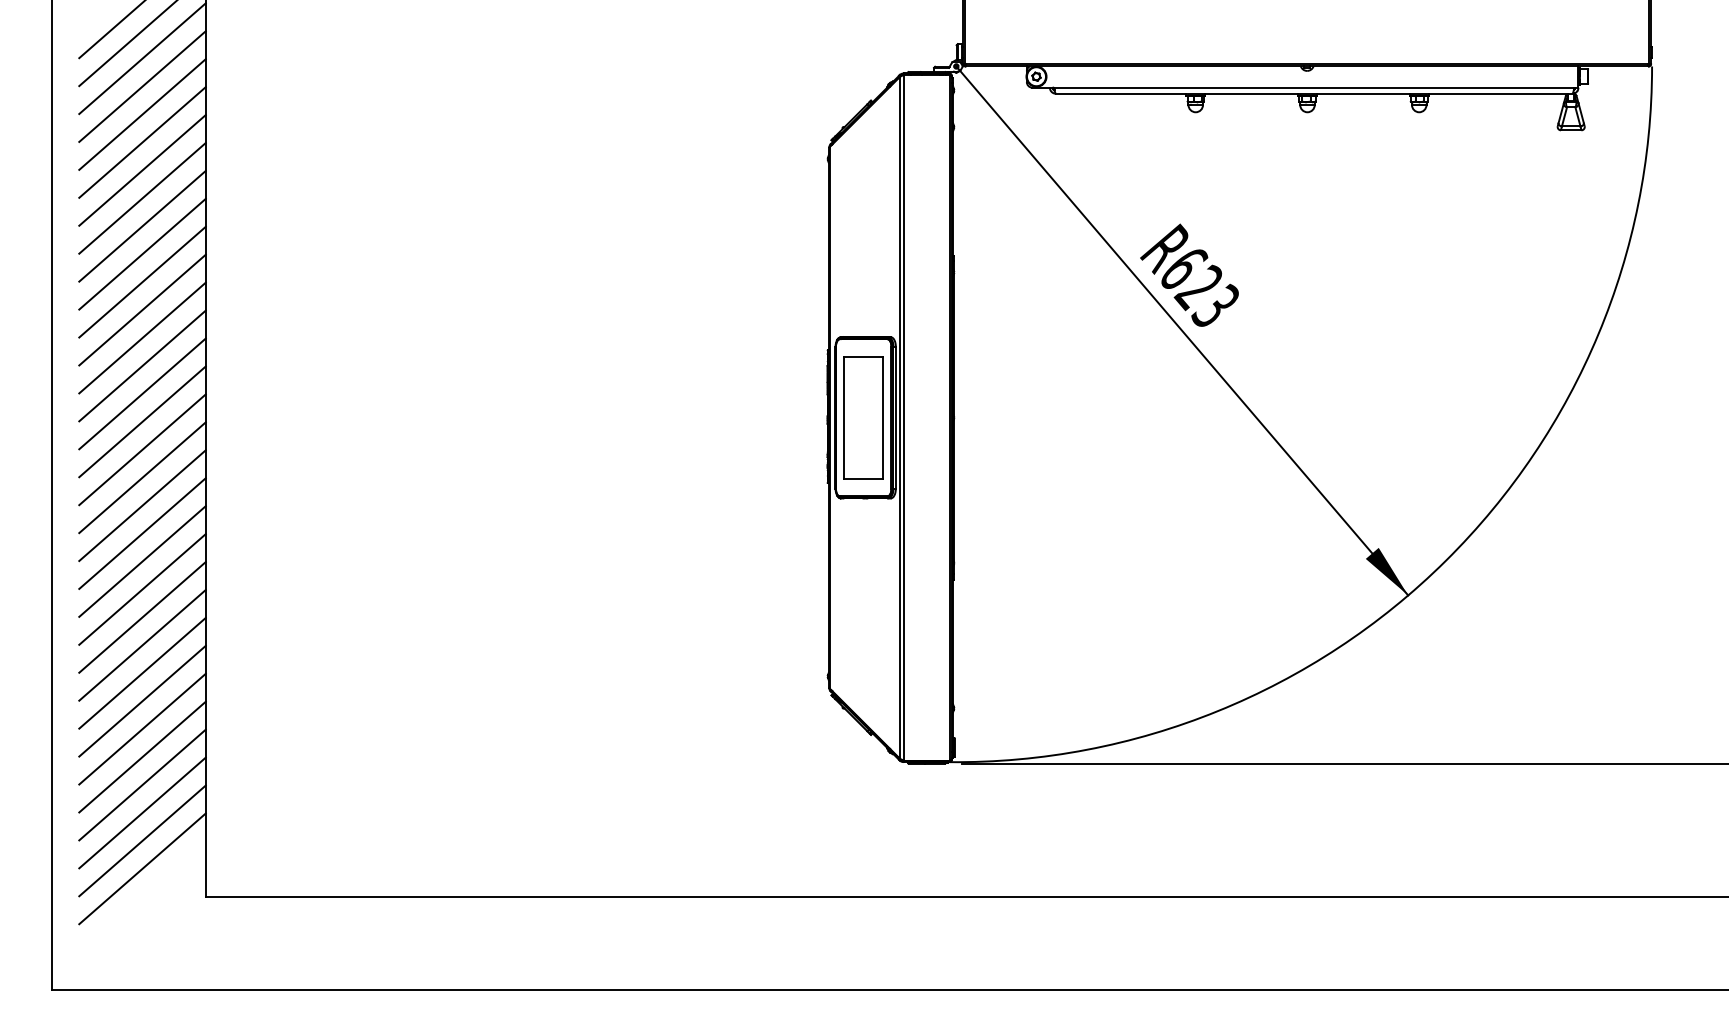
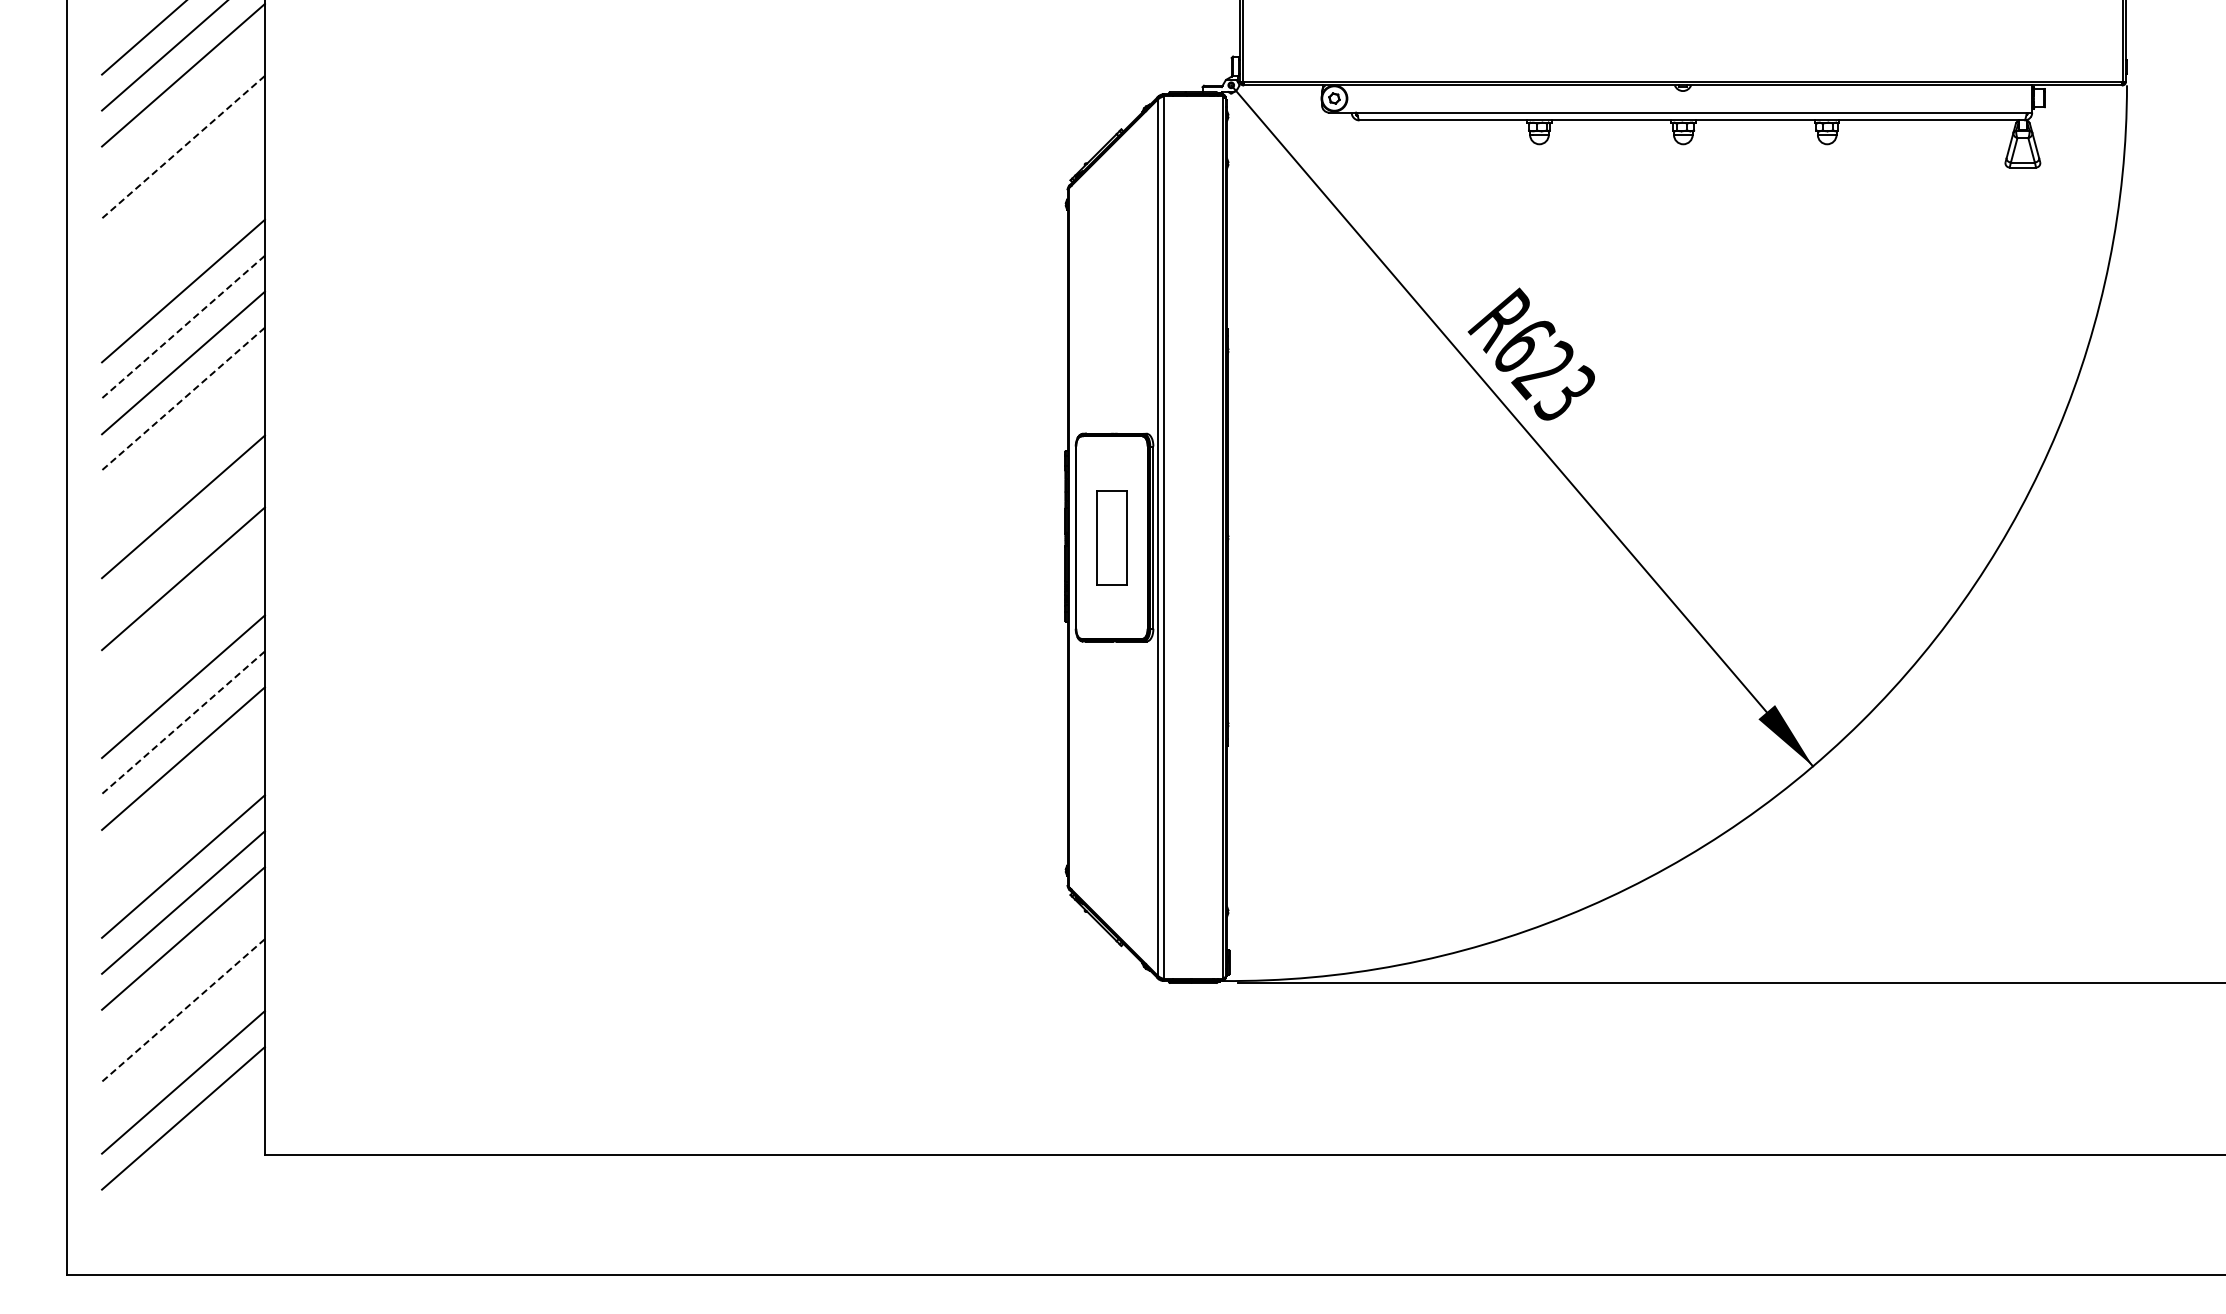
line: (142, 86) -> (183, 110), removed
line: (142, 114) -> (183, 147), solid -> dashed
line: (142, 141) -> (183, 182), removed
line: (142, 169) -> (183, 218), removed
line: (142, 197) -> (183, 254), removed
line: (142, 254) -> (183, 327), solid -> dashed
line: (142, 310) -> (183, 399), solid -> dashed
line: (142, 337) -> (183, 434), removed
line: (142, 365) -> (183, 470), removed
part: (863, 417) -> (1111, 537), size x0.6
line: (142, 421) -> (183, 542), removed
line: (142, 477) -> (183, 614), removed
line: (142, 505) -> (183, 650), removed
line: (142, 562) -> (183, 723), solid -> dashed
line: (142, 617) -> (183, 794), removed
line: (142, 645) -> (183, 830), removed
line: (142, 757) -> (183, 974), removed
line: (142, 785) -> (183, 1010), solid -> dashed
line: (142, 813) -> (183, 1046), removed

